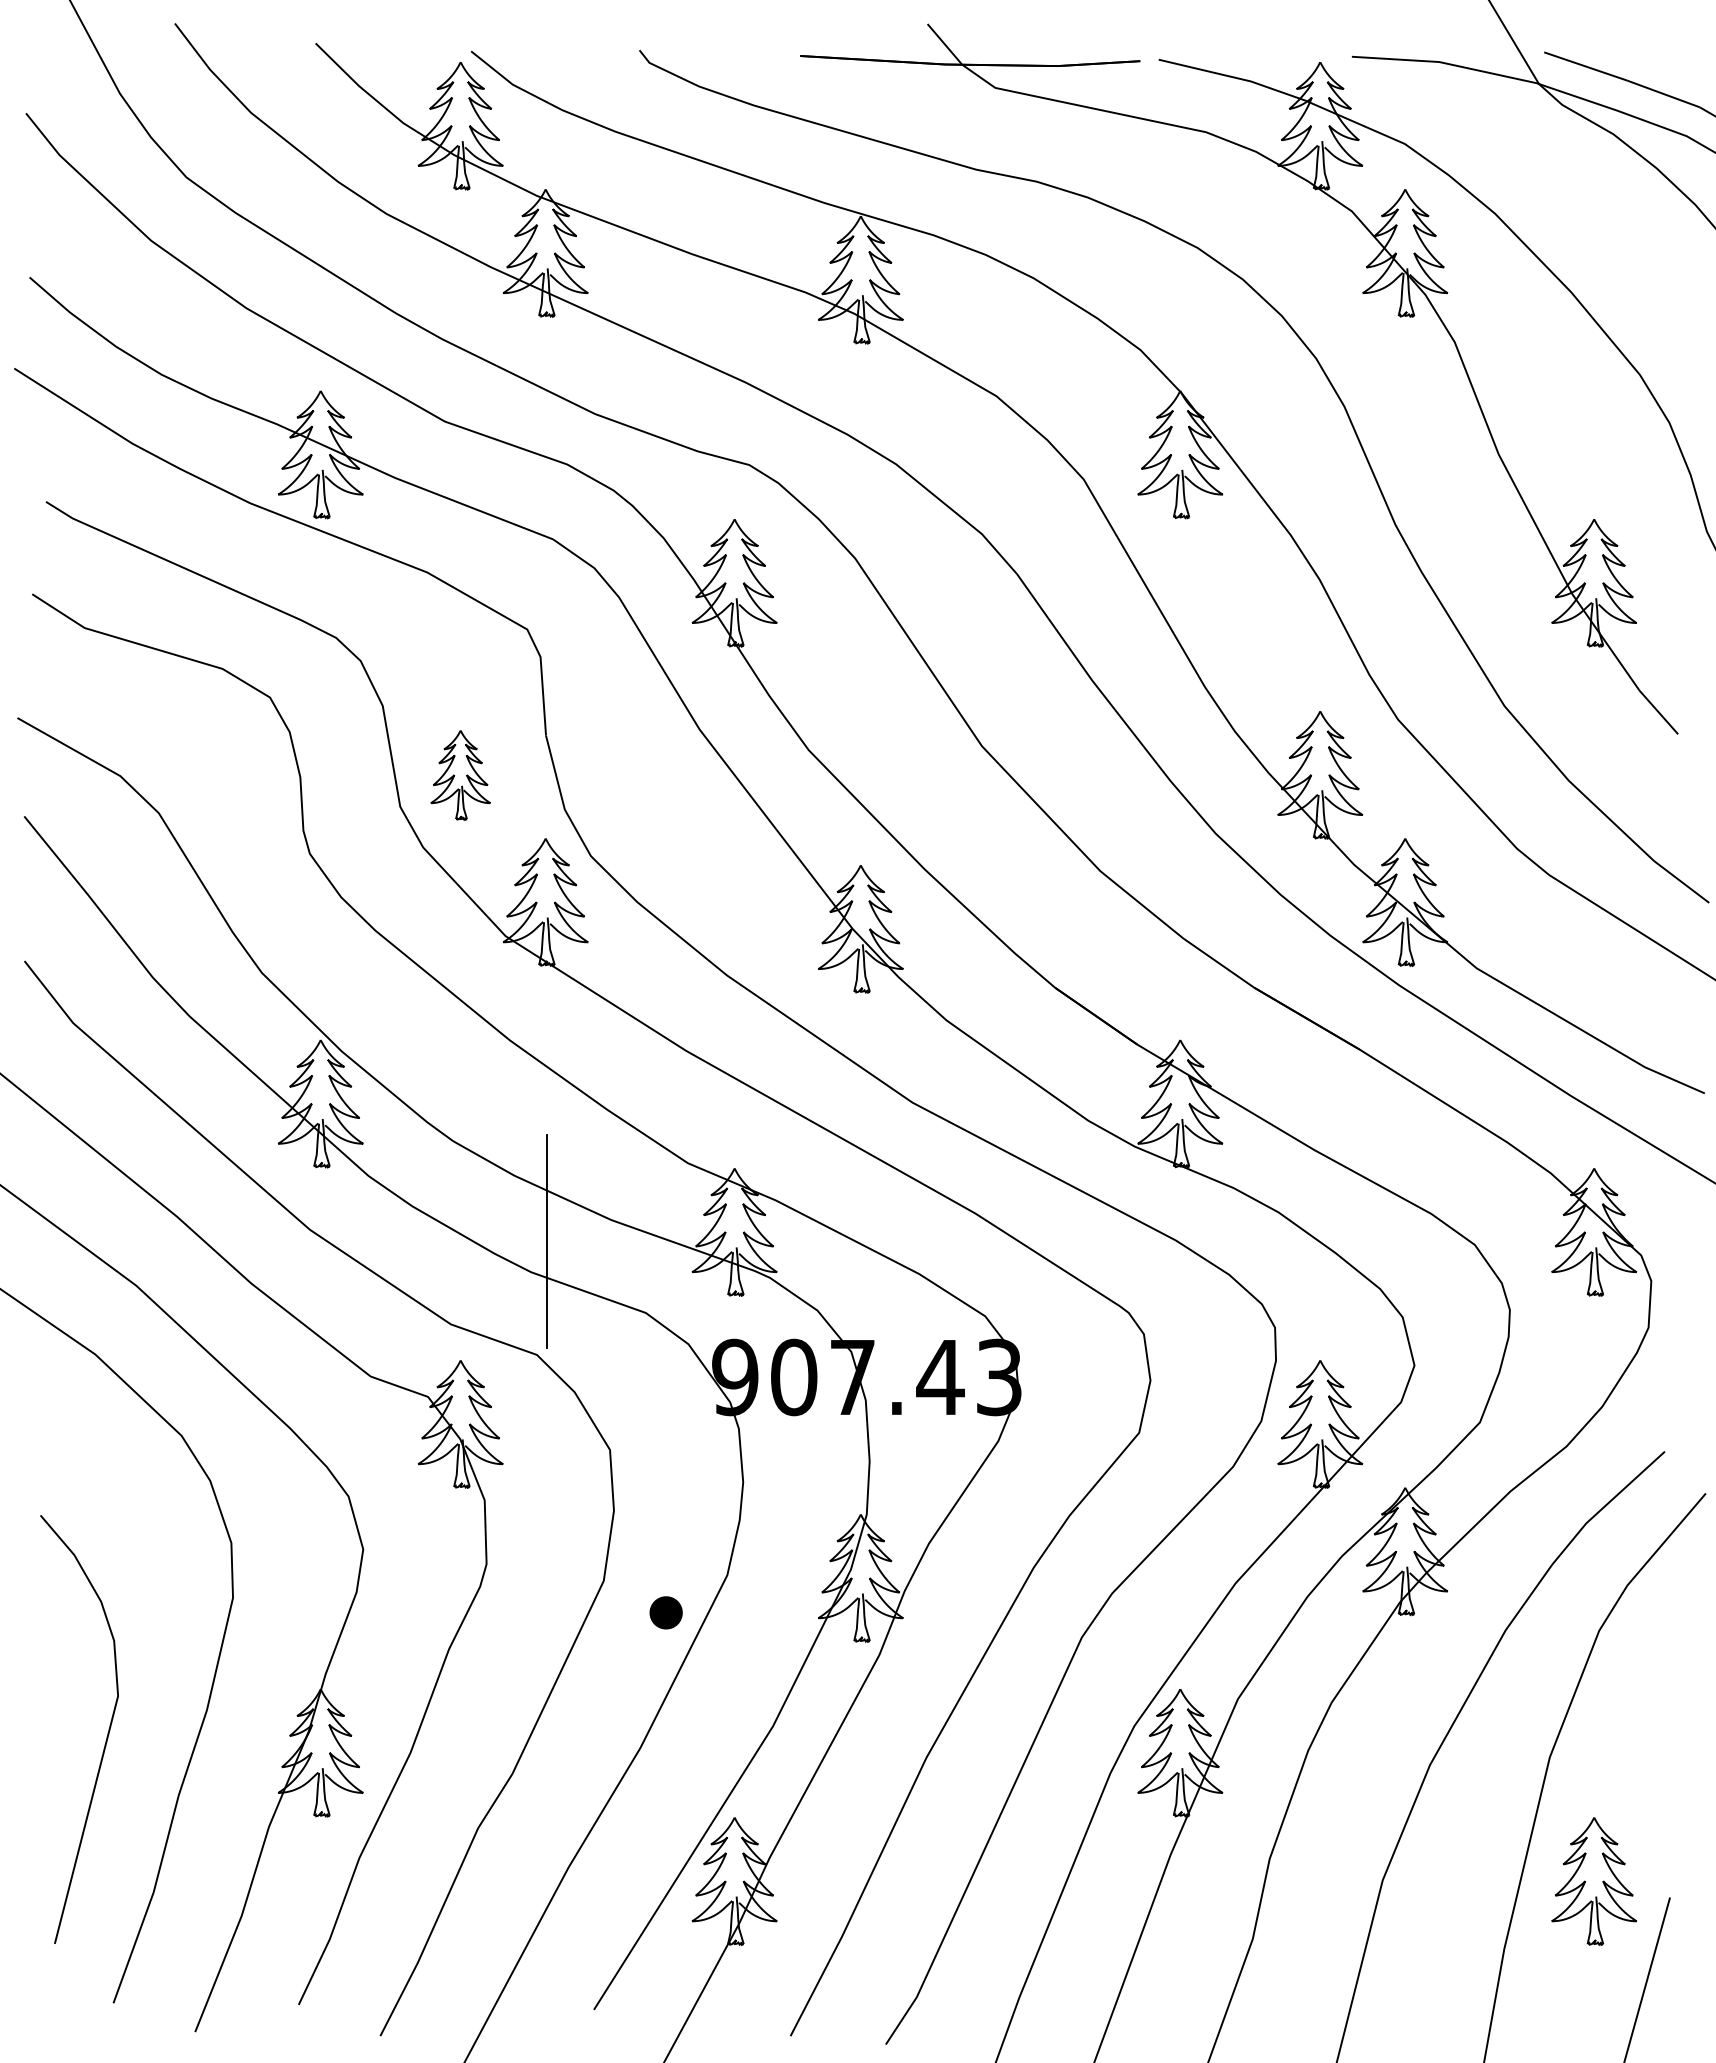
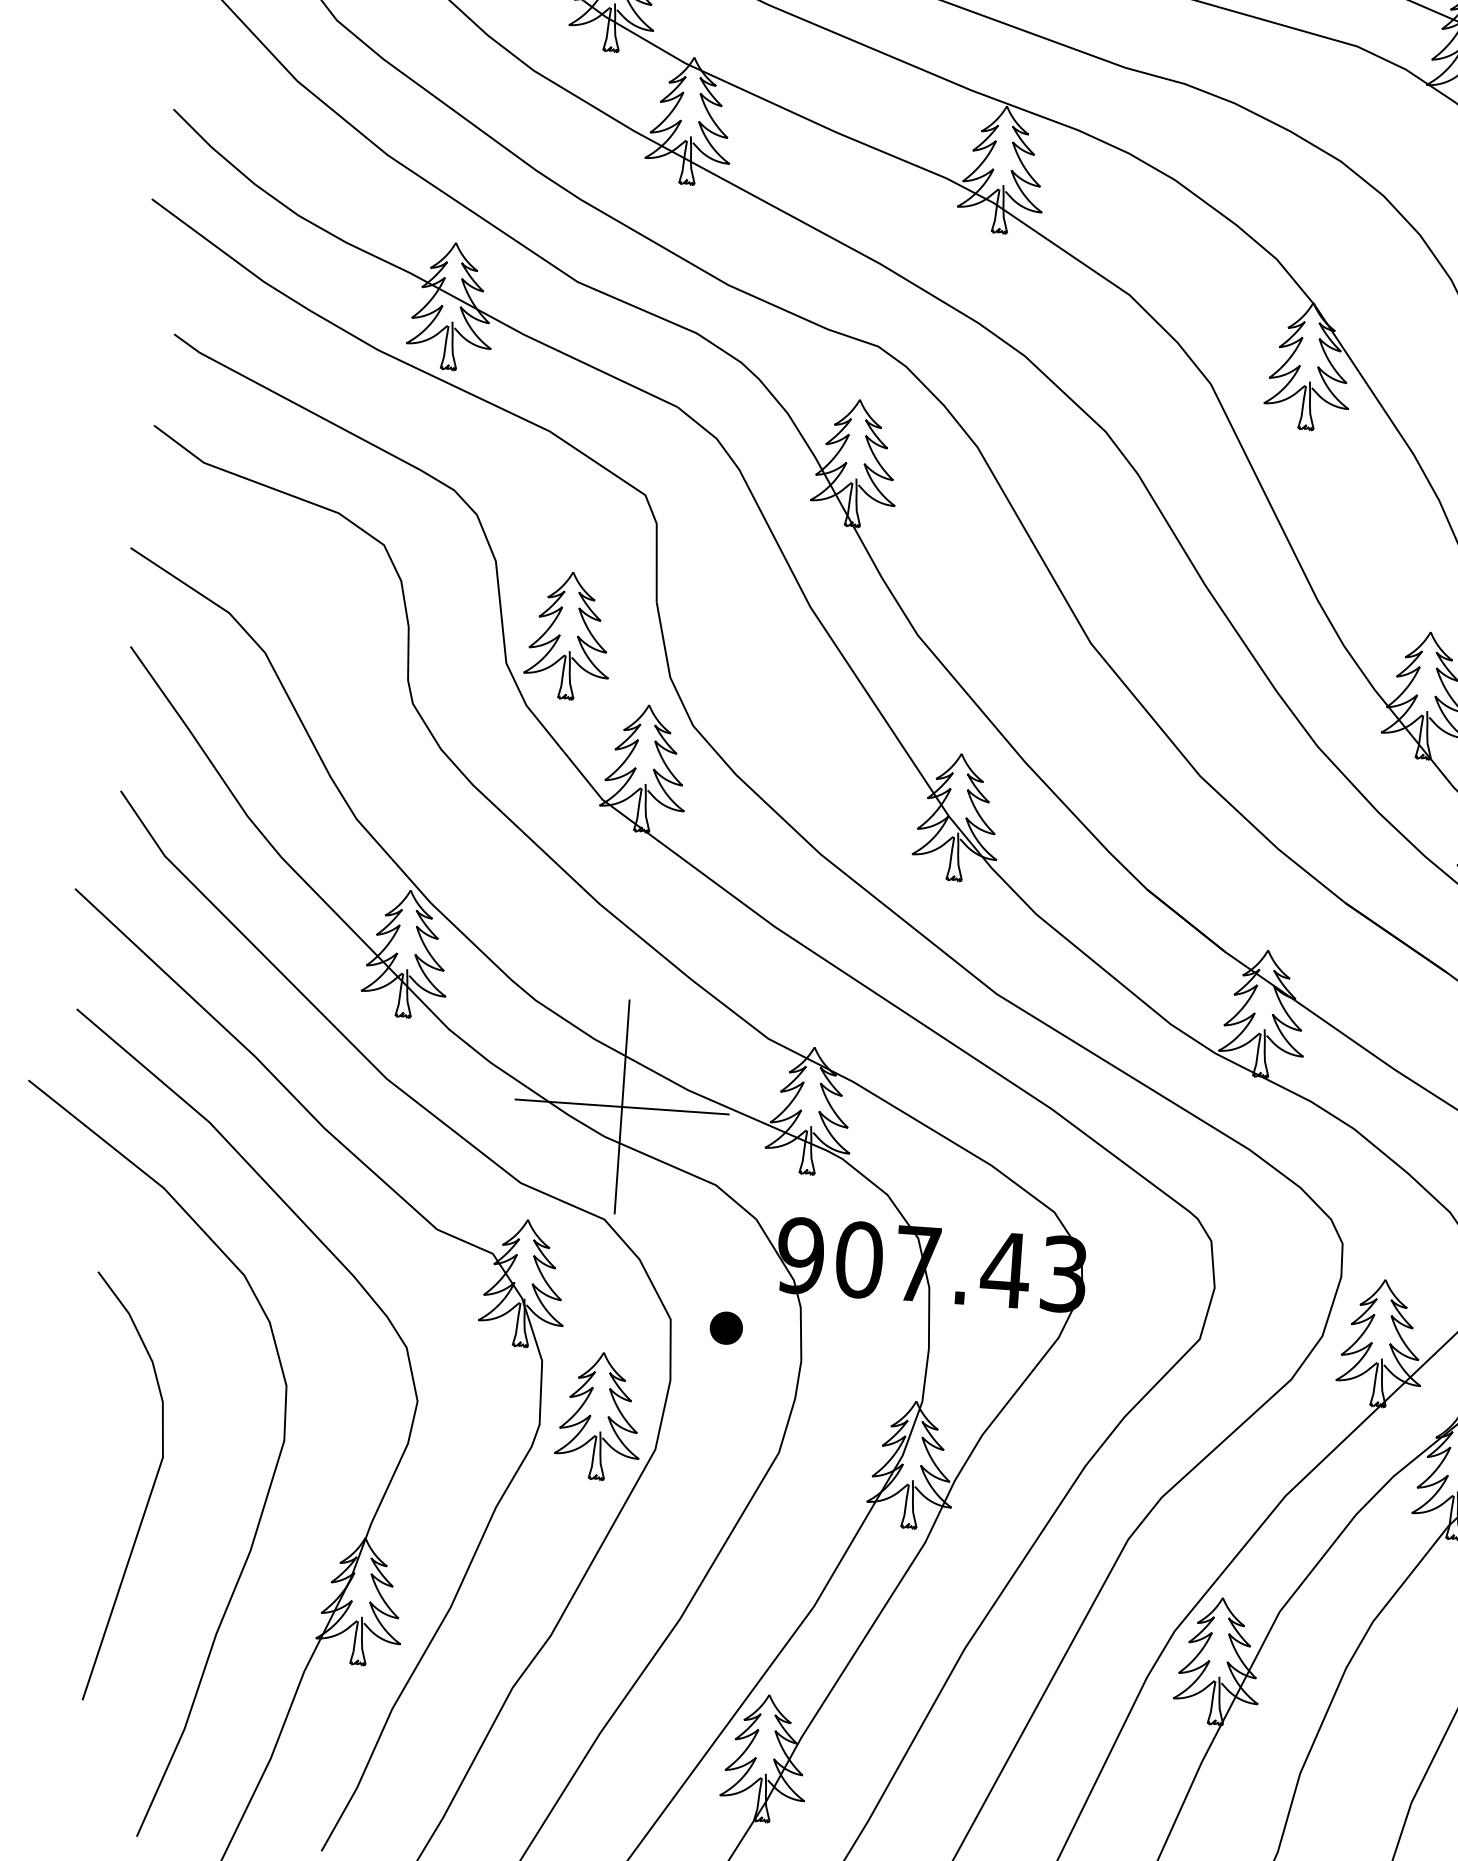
part: (460, 775) -> (568, 636), size x1.43
line: (546, 1241) -> (621, 1107), added
part: (545, 1551) -> (599, 1416), added
part: (665, 1612) -> (725, 1327), moved
curve: (106, 1736) -> (148, 1496), moved

